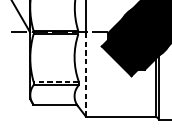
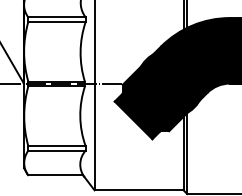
line: (85, 74) -> (94, 136), dashed -> solid
line: (56, 81) -> (57, 146), dashed -> solid

